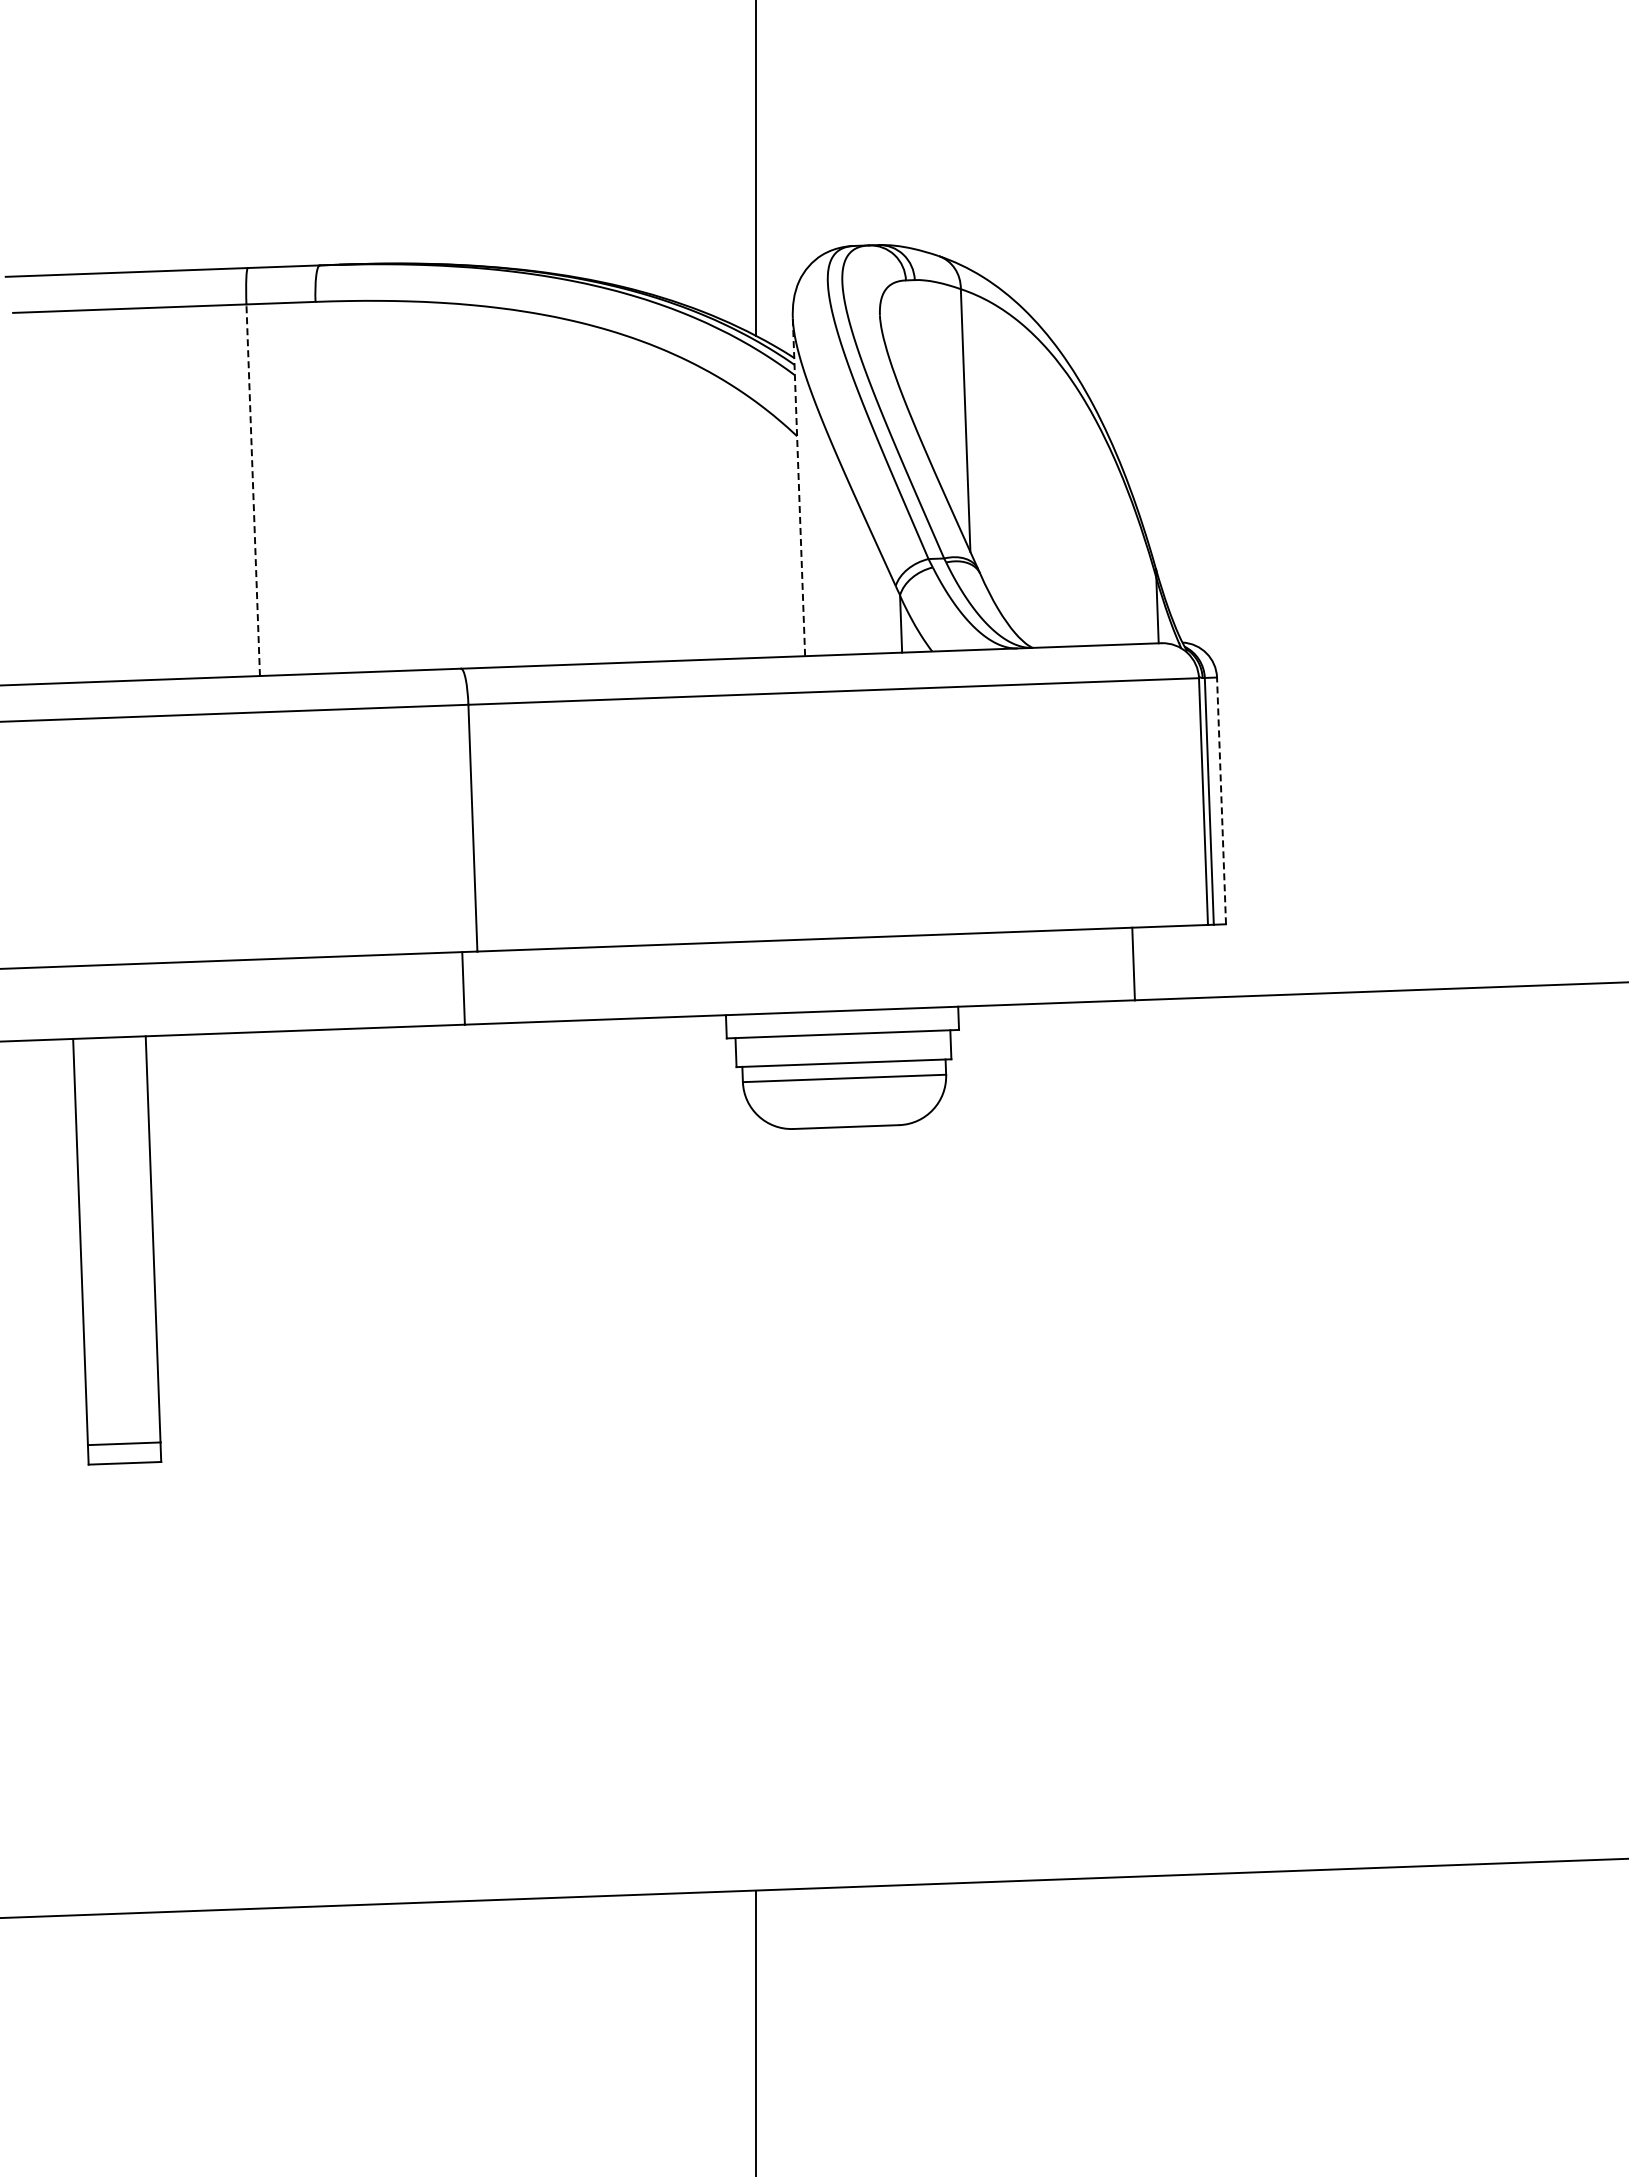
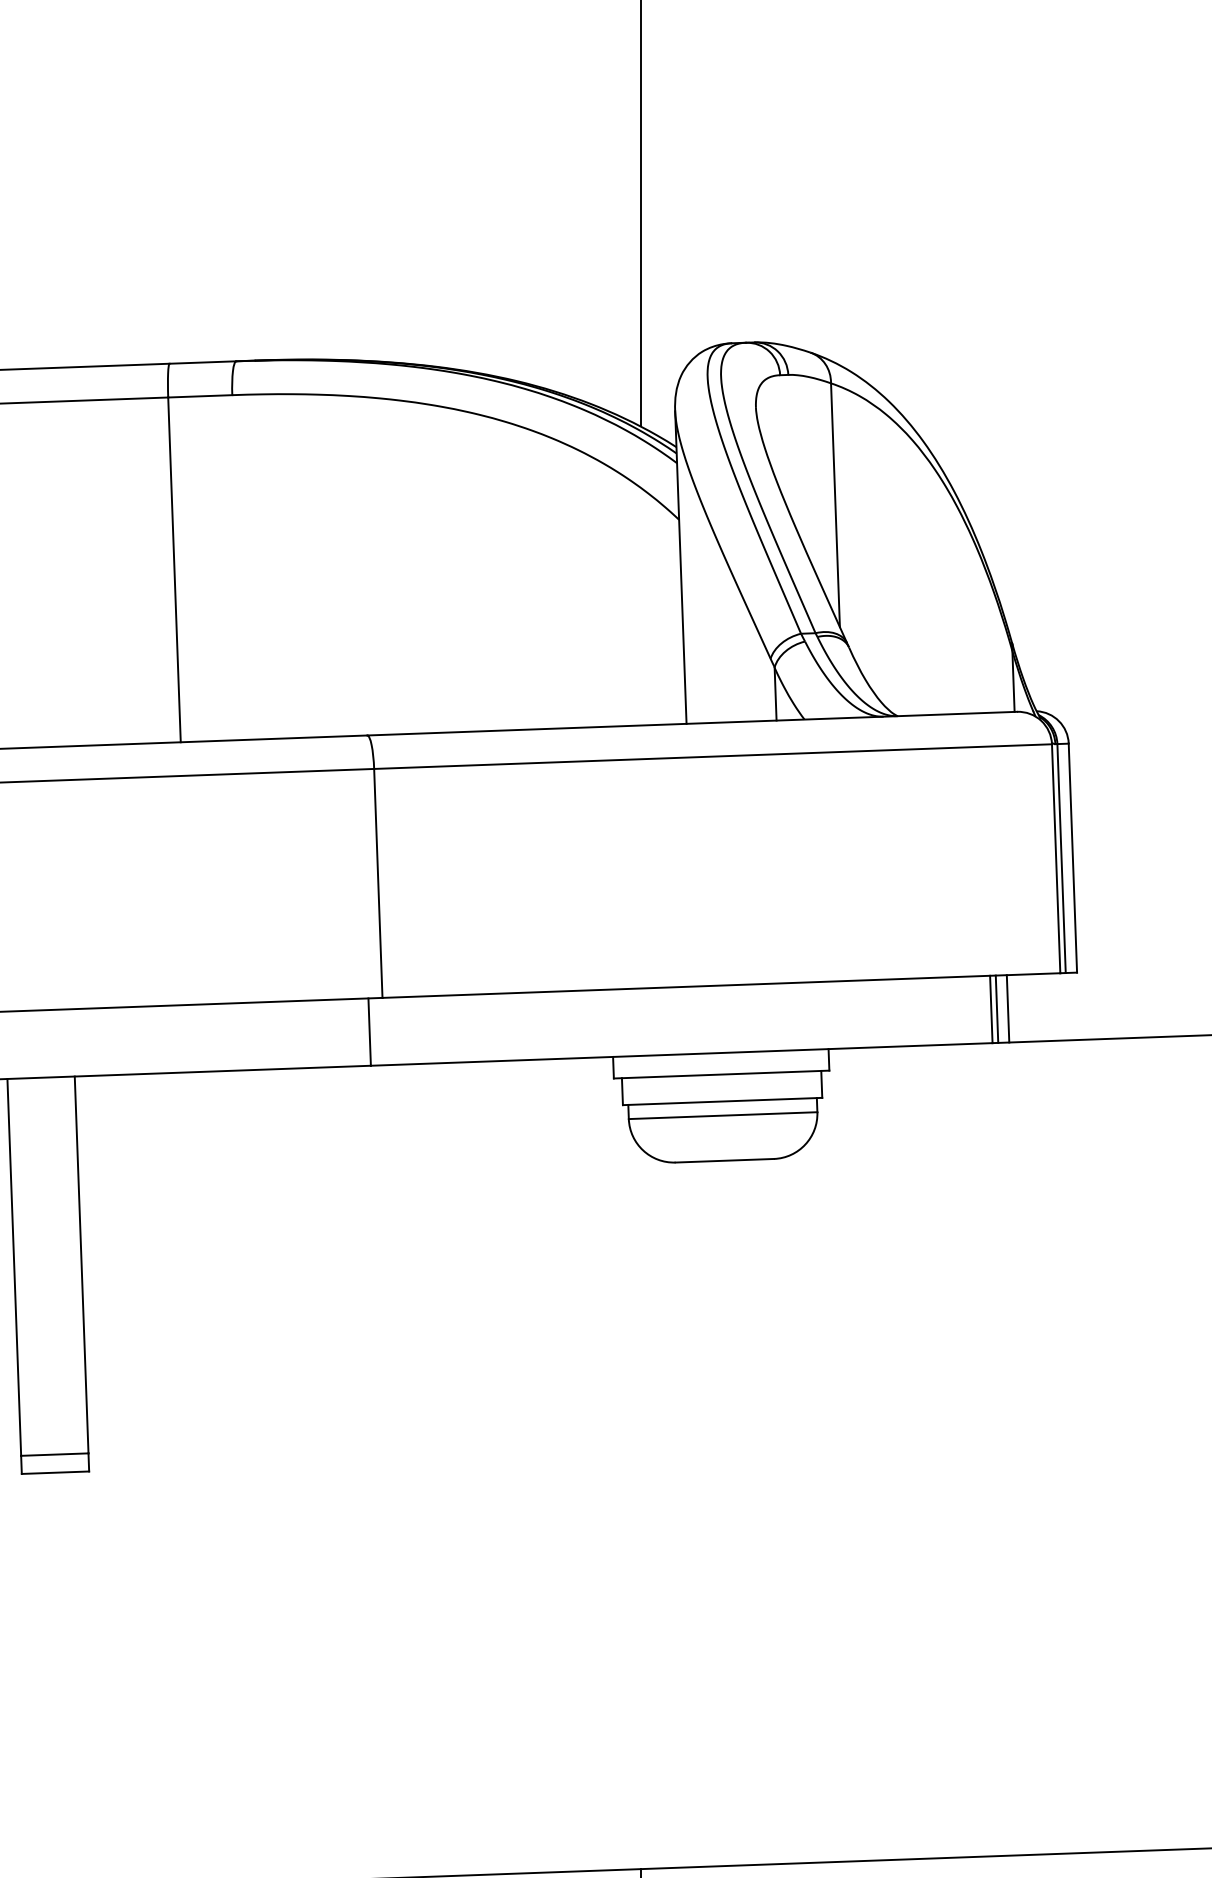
line: (798, 487) -> (680, 567), dashed -> solid
line: (253, 490) -> (174, 570), dashed -> solid
line: (1221, 800) -> (1072, 857), dashed -> solid
line: (1139, 963) -> (996, 1008), added
line: (1151, 963) -> (1007, 1008), added

